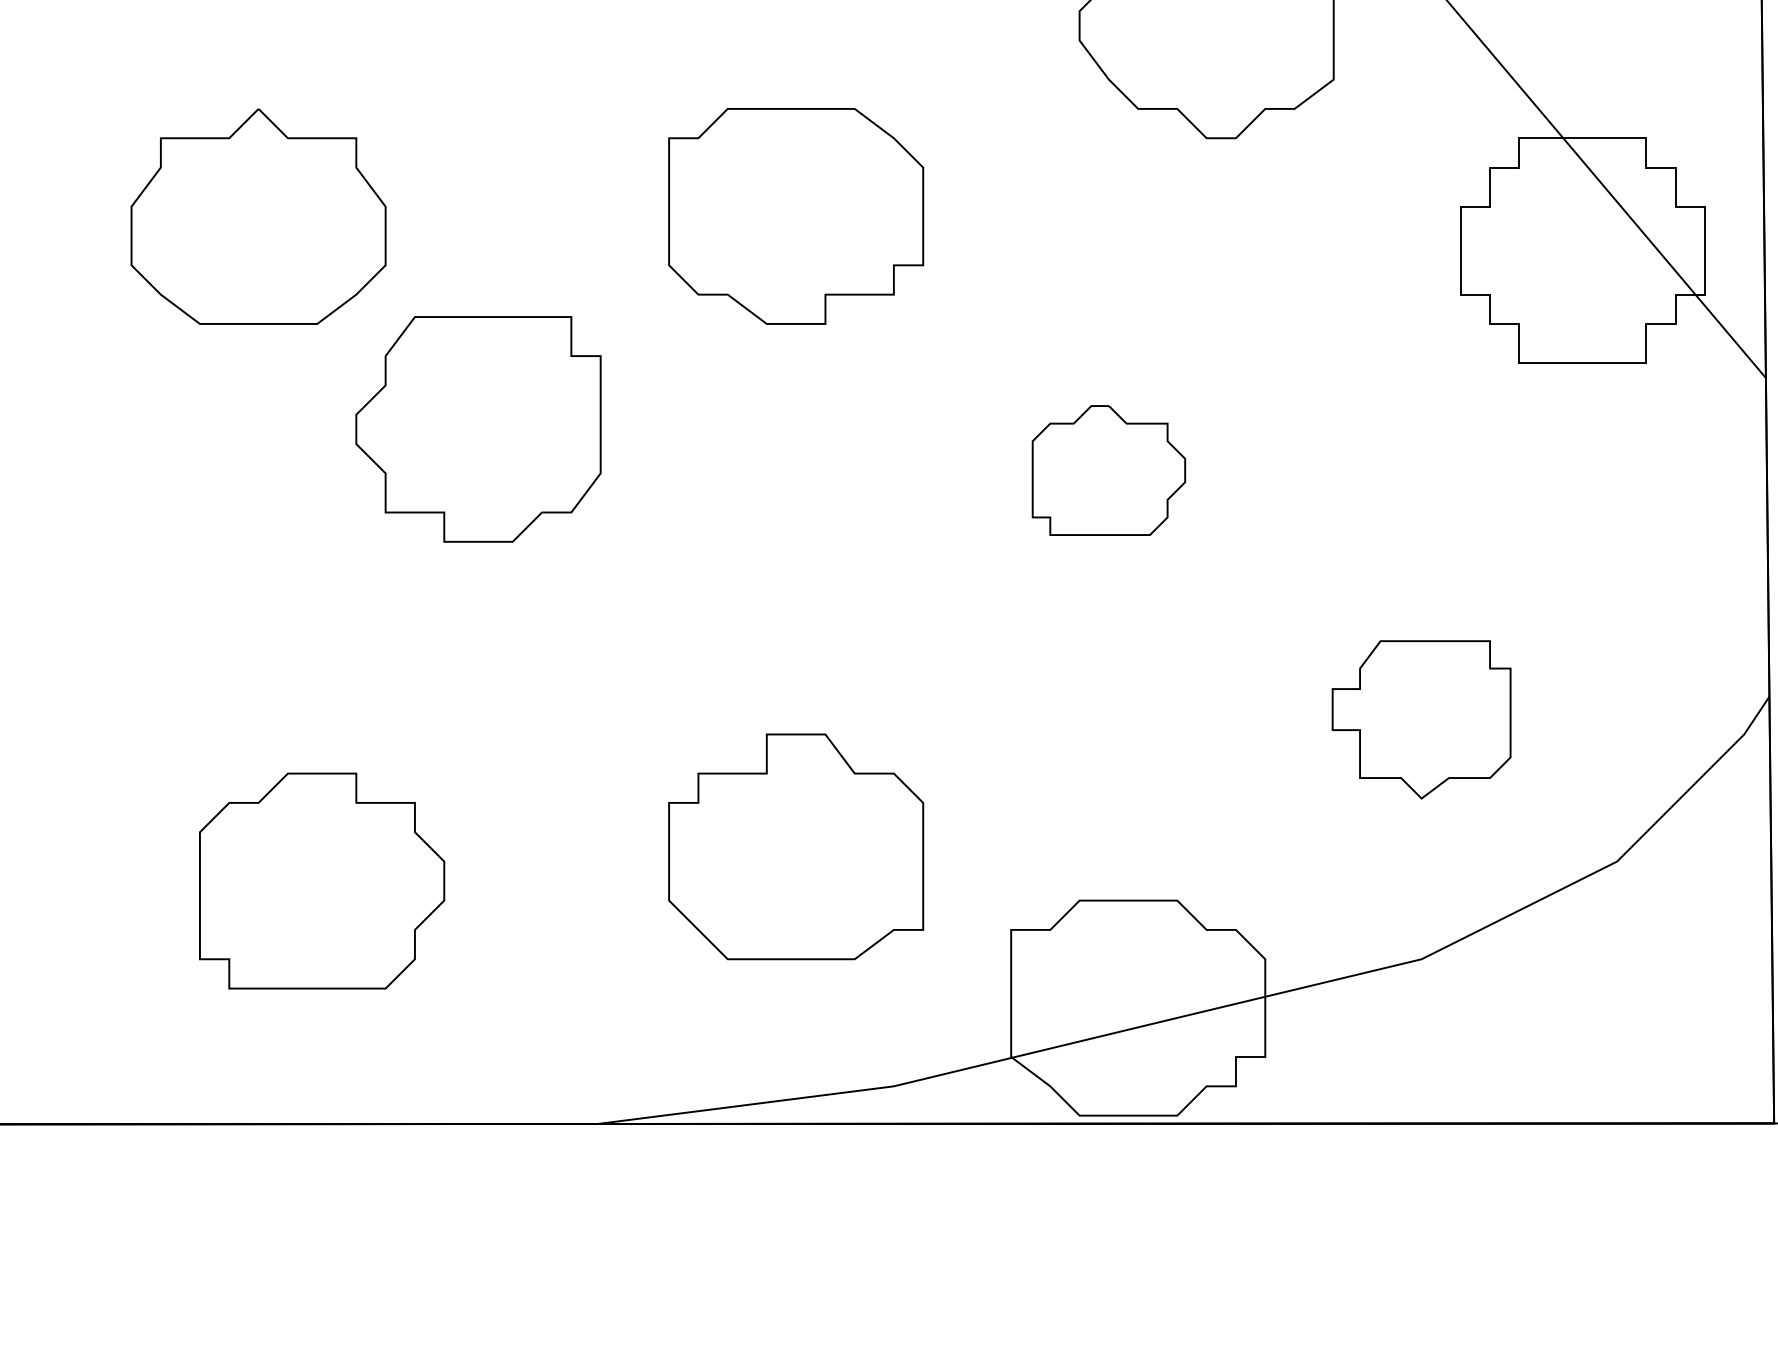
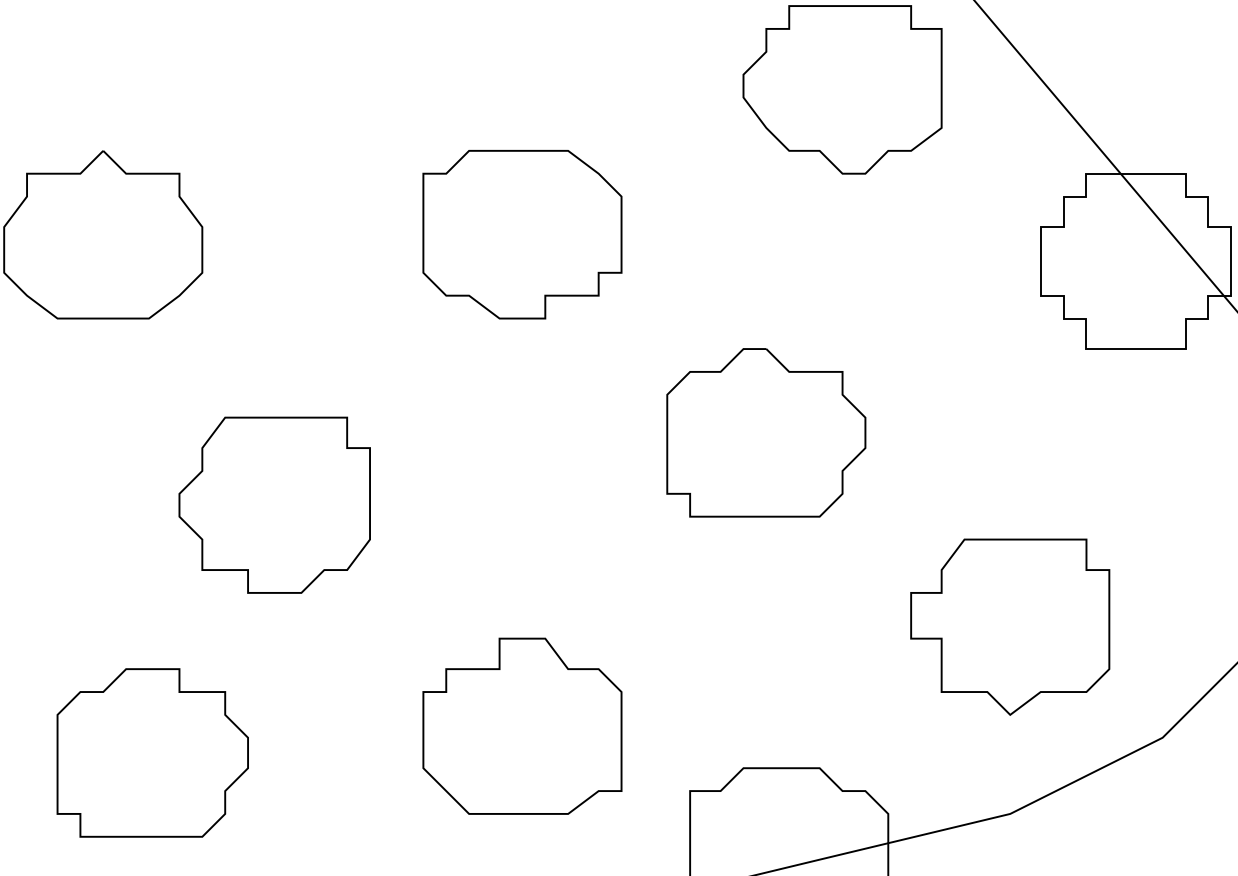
part: (478, 429) -> (274, 505), moved
part: (1108, 470) -> (766, 432), size x1.67
part: (1421, 719) -> (1010, 626), size x1.43

